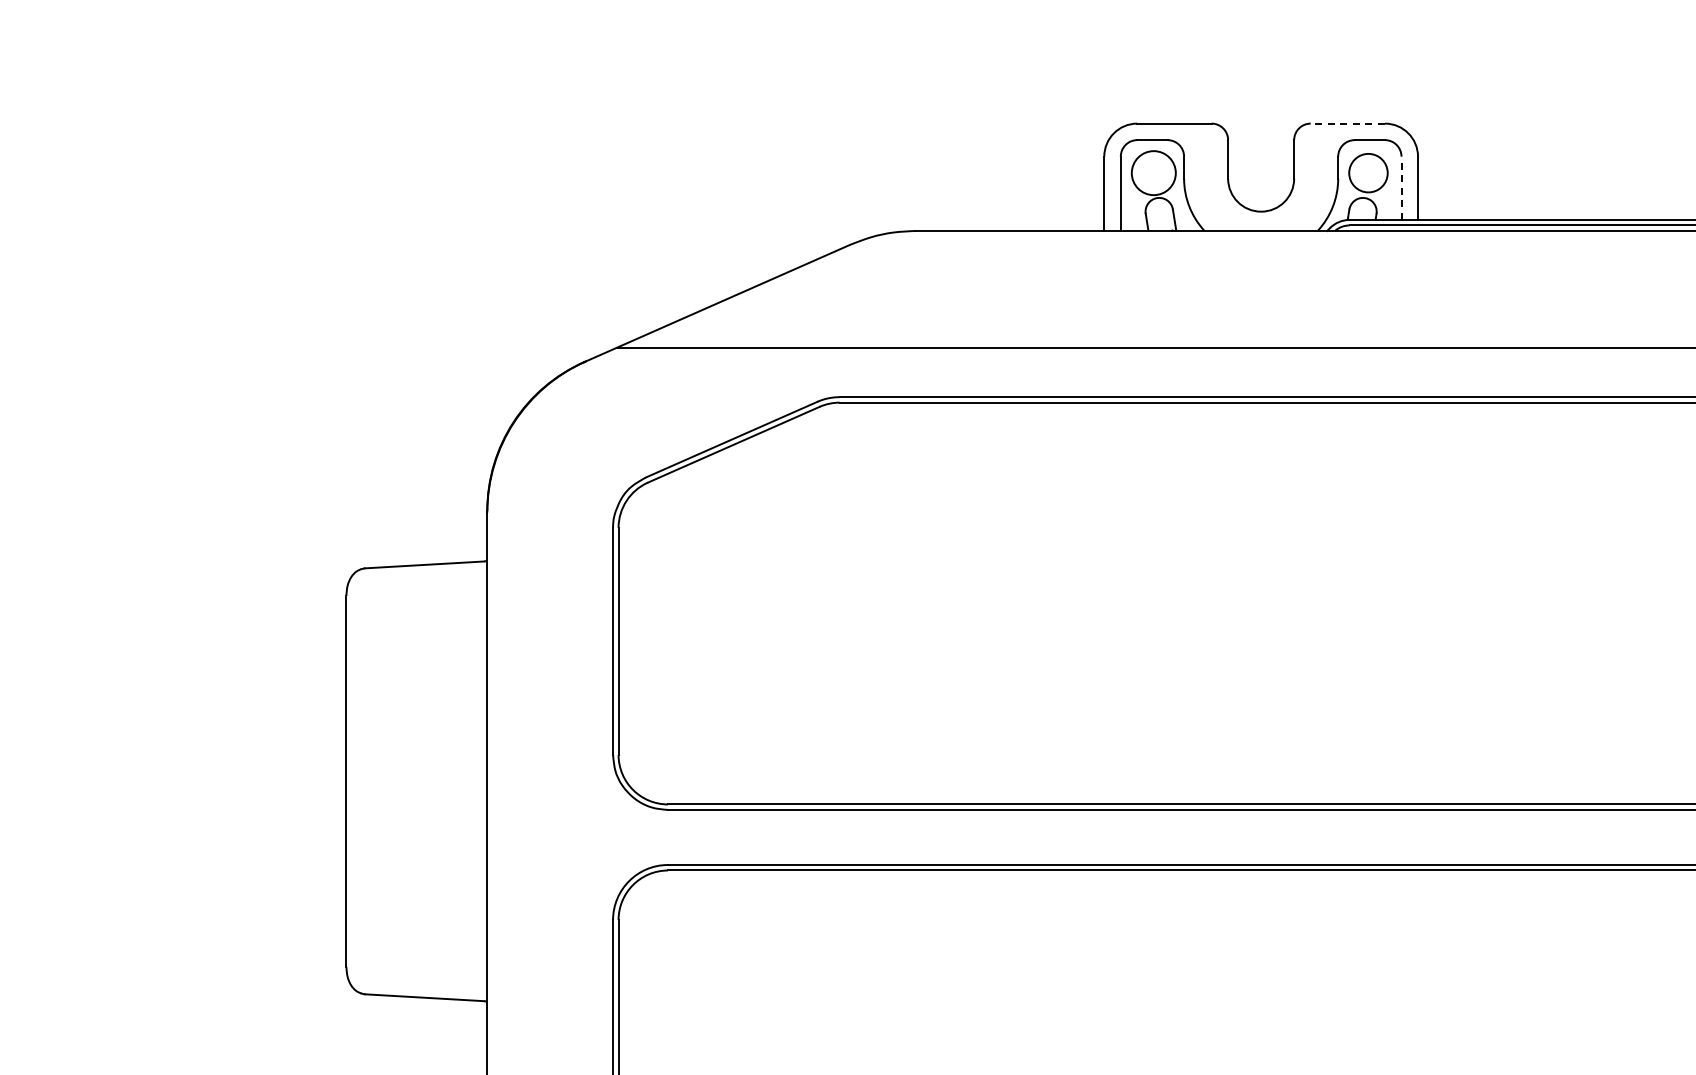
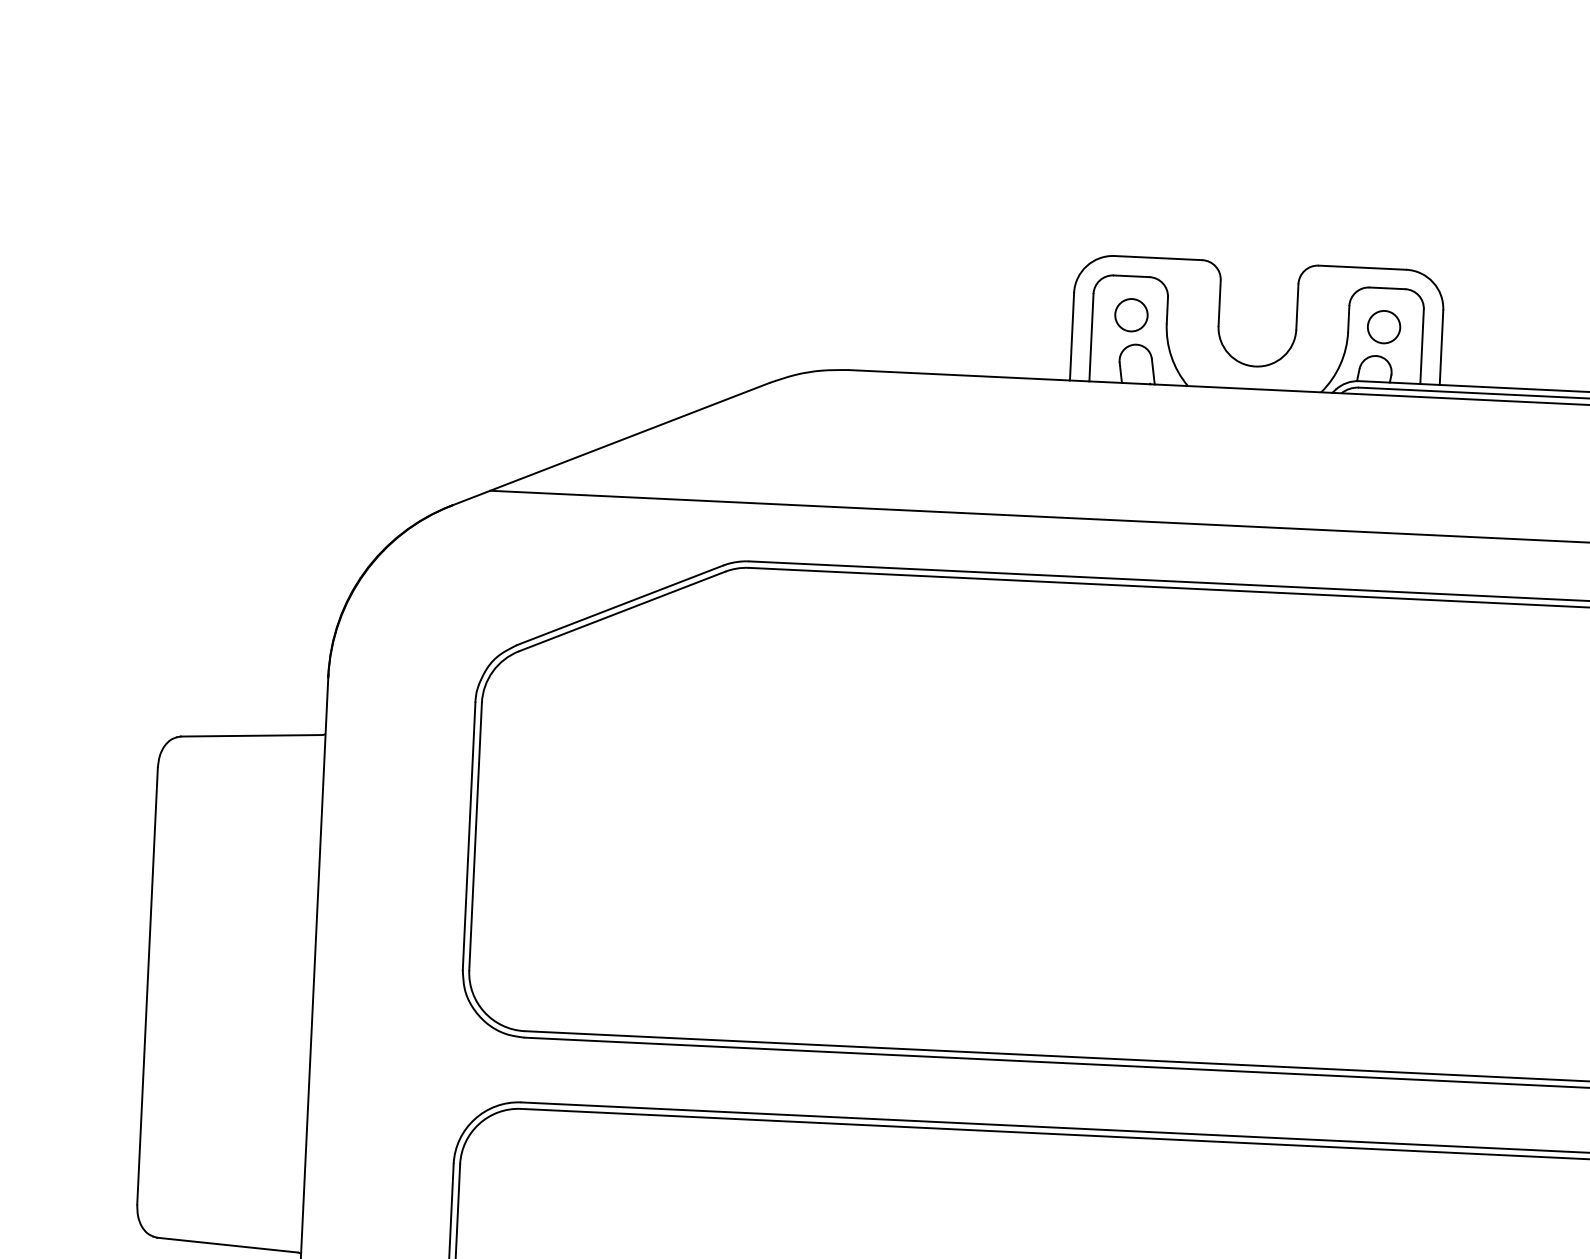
line: (1347, 123) -> (1362, 267), dashed -> solid
circle: (1153, 172) -> (1131, 314), size x0.62
circle: (1368, 172) -> (1384, 326), size x0.71
line: (1401, 188) -> (1422, 347), dashed -> solid

